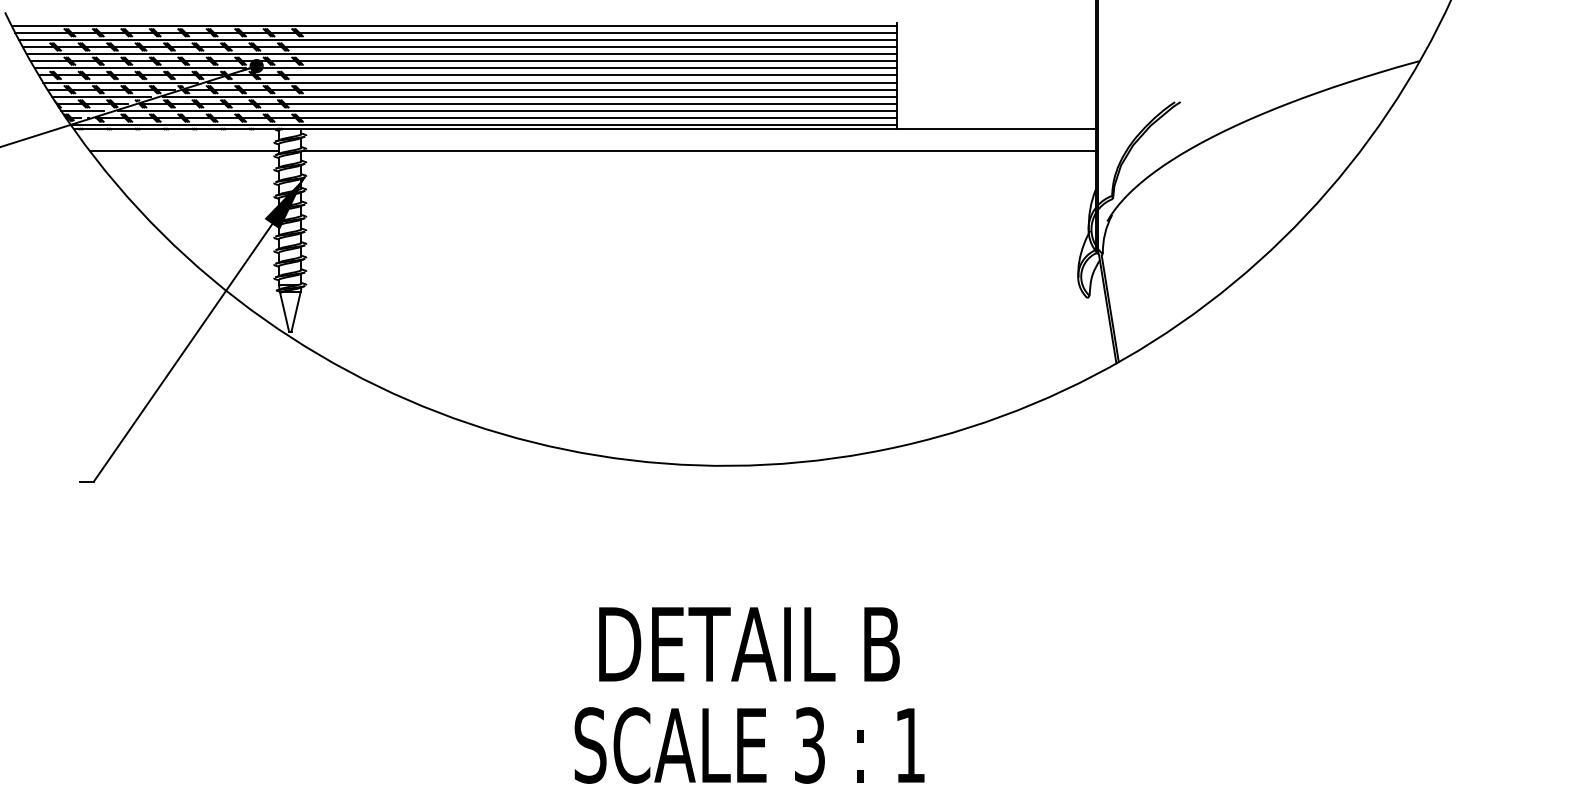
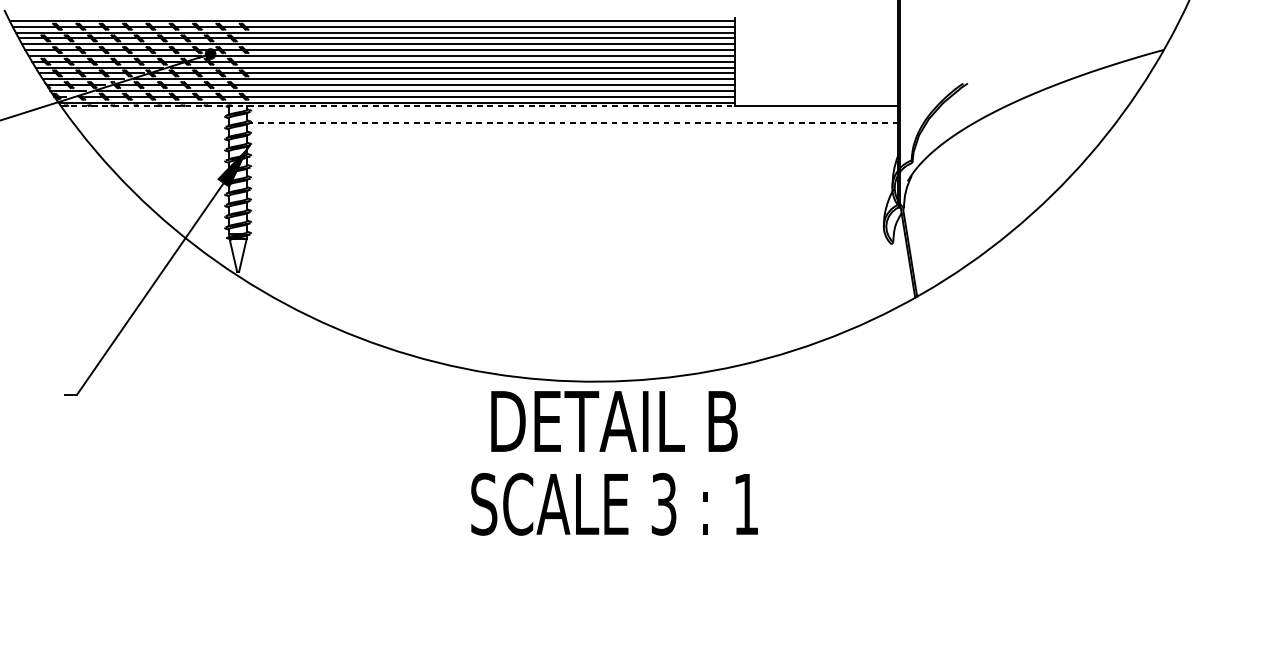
line: (485, 129) -> (398, 106), solid -> dashed
line: (184, 150) -> (151, 123), removed
line: (699, 150) -> (573, 123), solid -> dashed
text: (749, 695) -> (614, 463), moved

